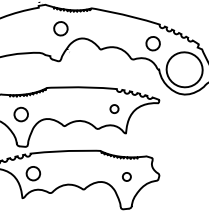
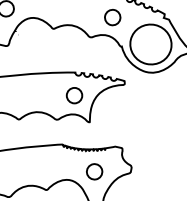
part: (114, 108) -> (74, 94), size x1.67
part: (126, 176) -> (94, 171), size x1.67

